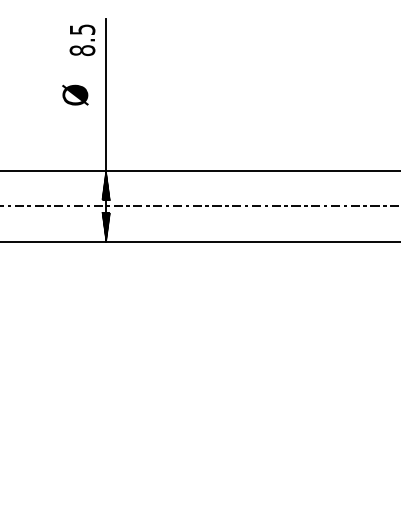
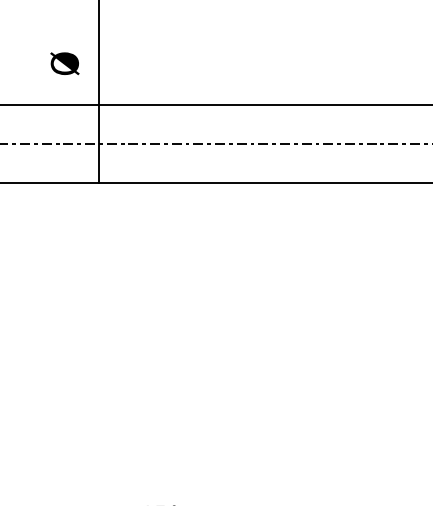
text: (75, 94) -> (65, 62), moved
hatch: (105, 185) -> (97, 121), removed
hatch: (105, 226) -> (97, 165), removed

